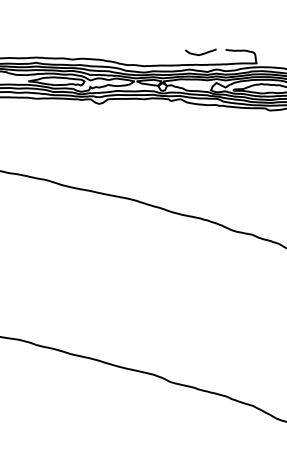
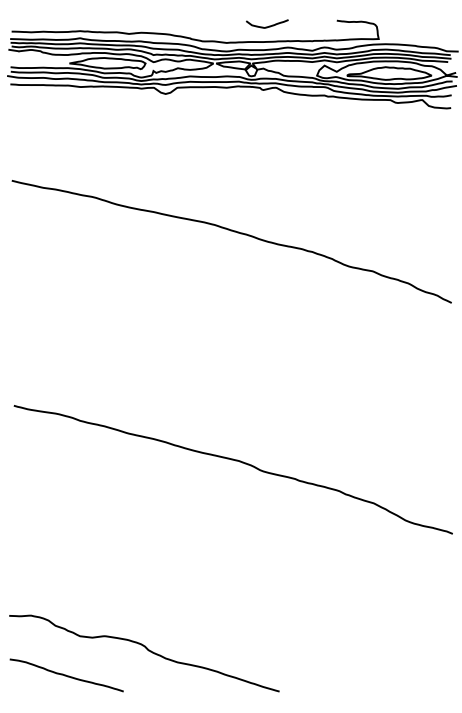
curve: (202, 53) -> (269, 25), moved

